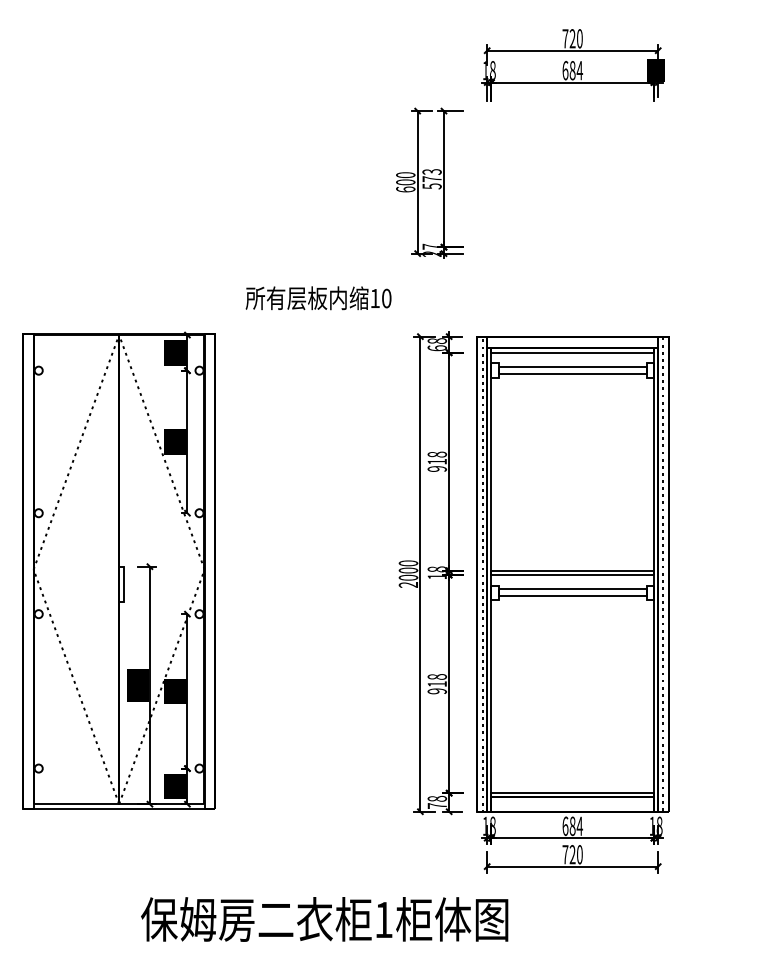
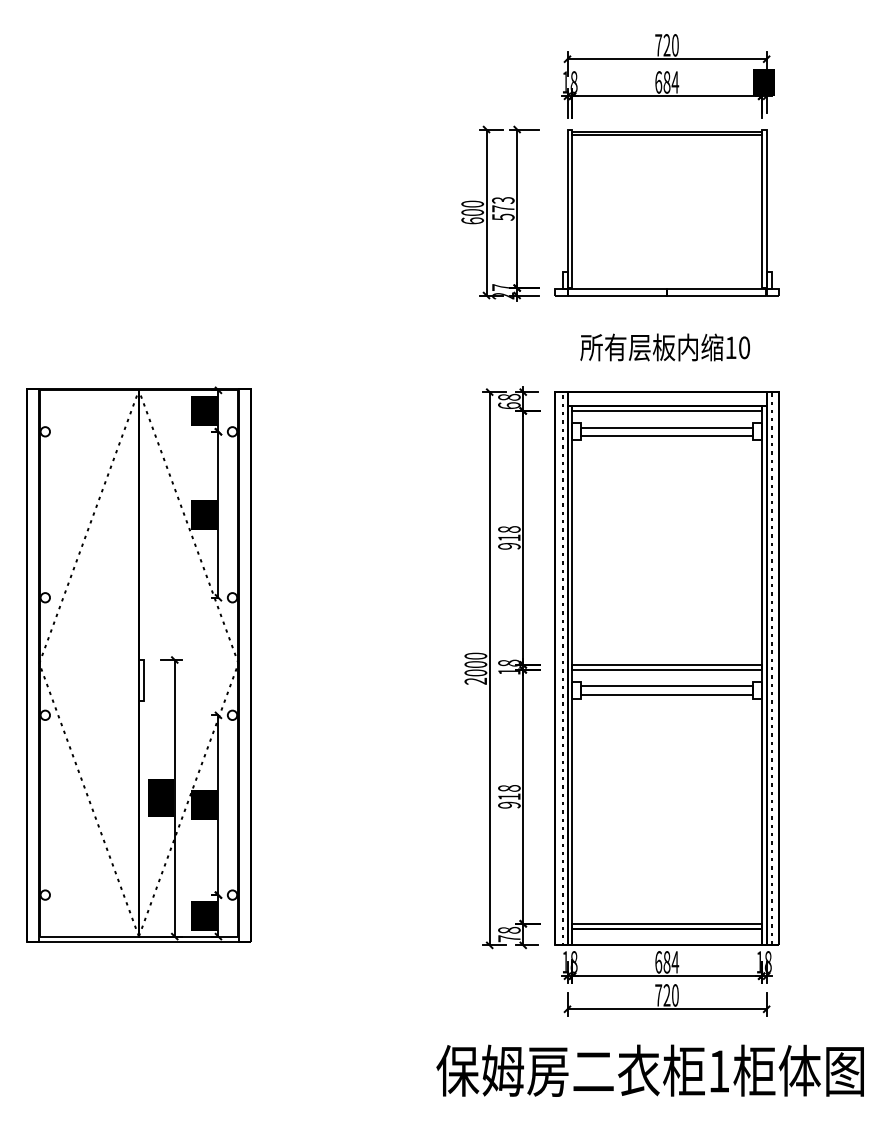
part: (572, 182) -> (666, 212), added
text: (318, 298) -> (664, 347), moved
text: (324, 919) -> (649, 1070), moved

